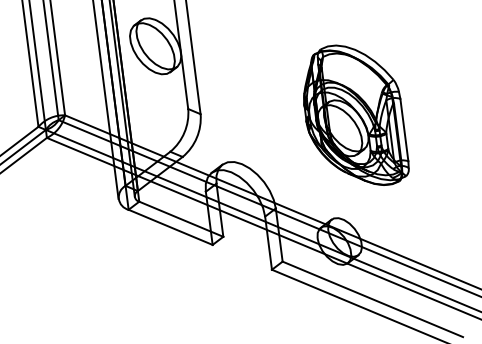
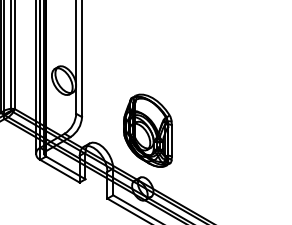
part: (353, 115) -> (147, 130), moved

